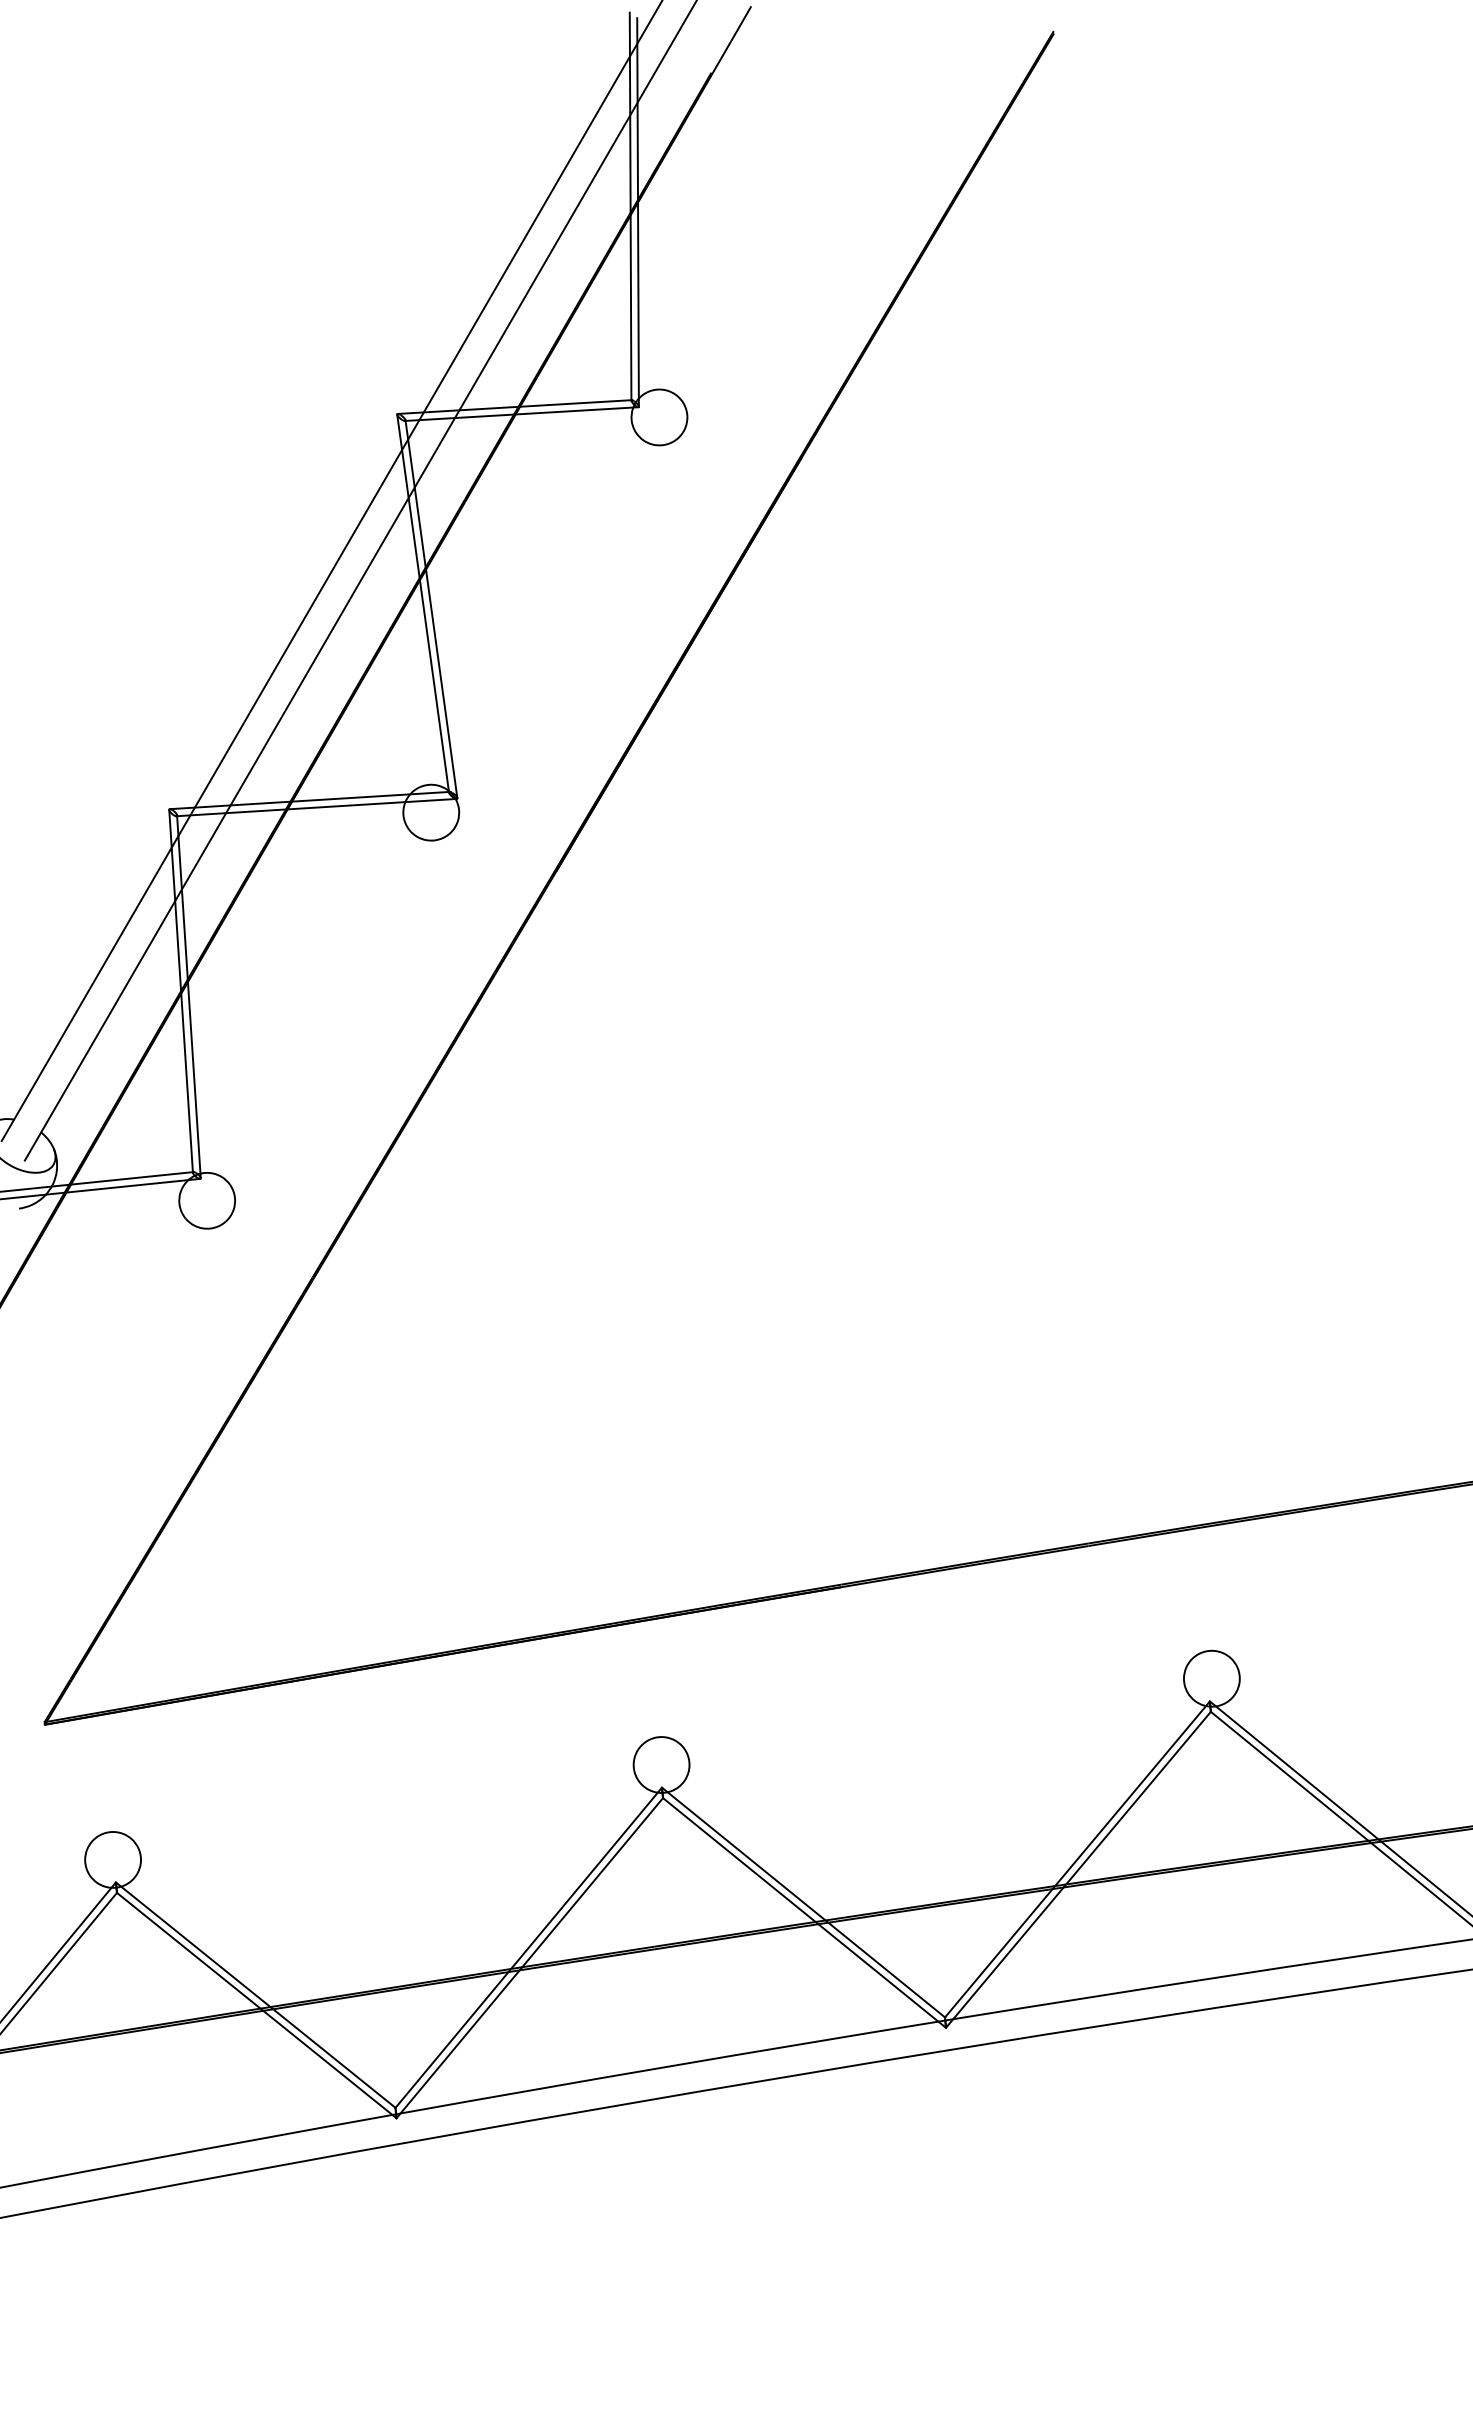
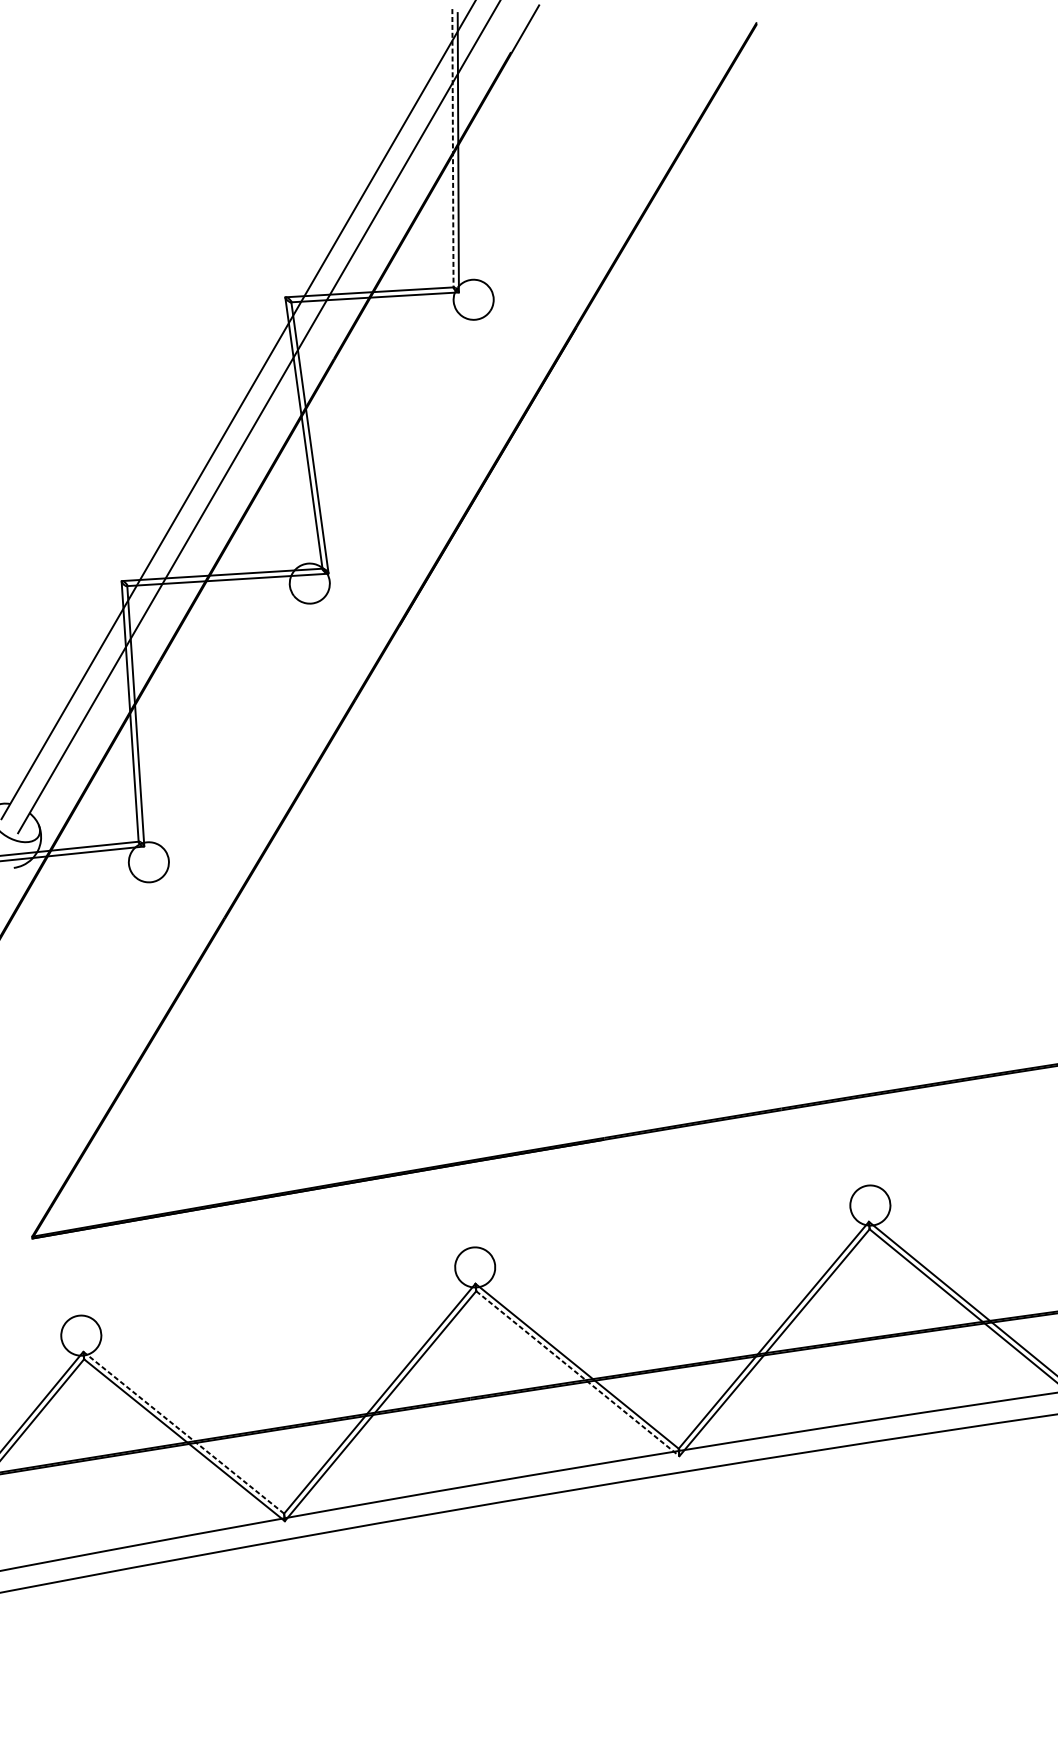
line: (630, 207) -> (452, 149), solid -> dashed
line: (804, 1913) -> (577, 1374), solid -> dashed
line: (255, 1995) -> (183, 1432), solid -> dashed

